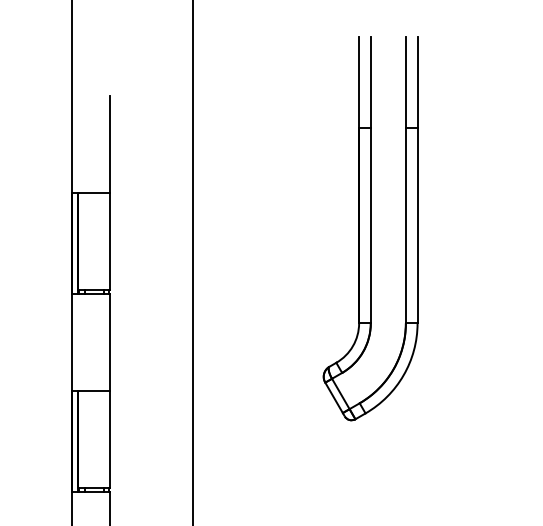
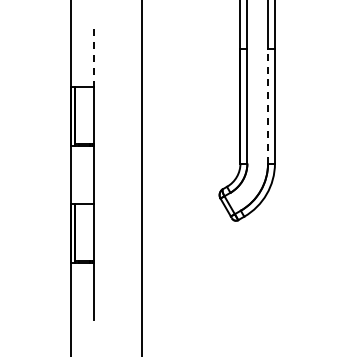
line: (110, 145) -> (93, 58), solid -> dashed
line: (406, 224) -> (268, 105), solid -> dashed

